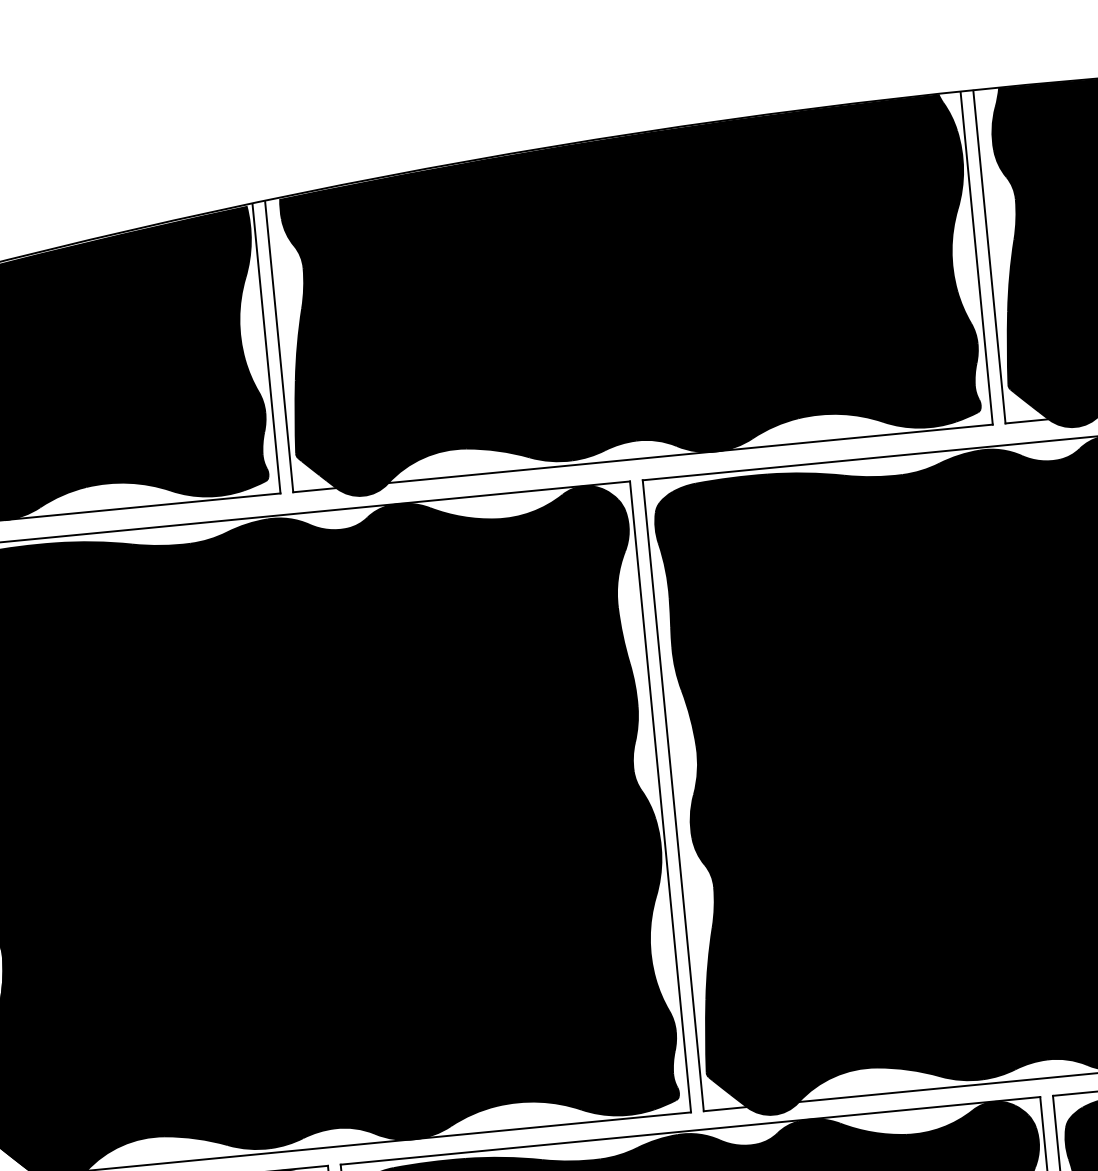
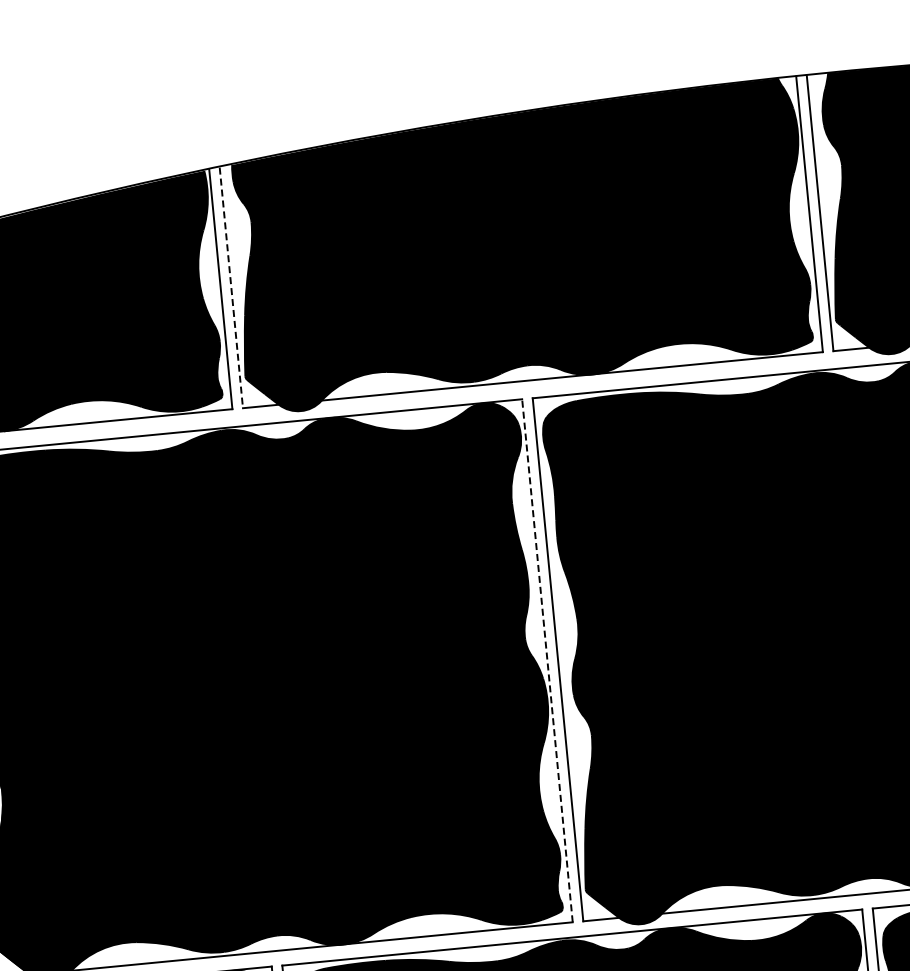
line: (279, 346) -> (231, 287), solid -> dashed
line: (660, 796) -> (547, 660), solid -> dashed

